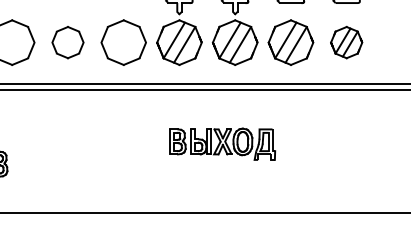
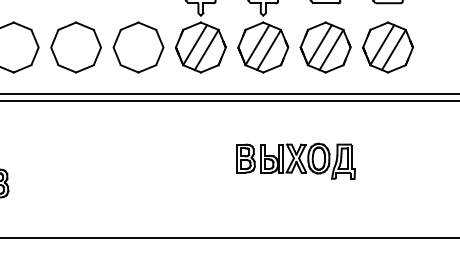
part: (67, 42) -> (75, 47), size x1.43
part: (346, 42) -> (387, 47), size x1.43
part: (222, 143) -> (296, 160), moved

